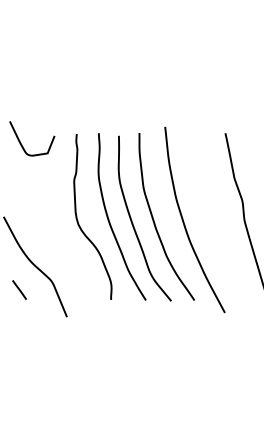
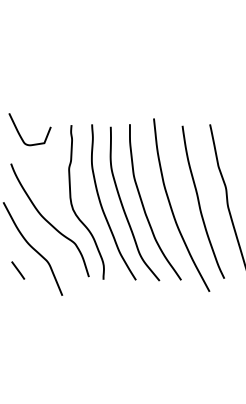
curve: (214, 215) -> (199, 201), added
curve: (52, 237) -> (48, 221), added

